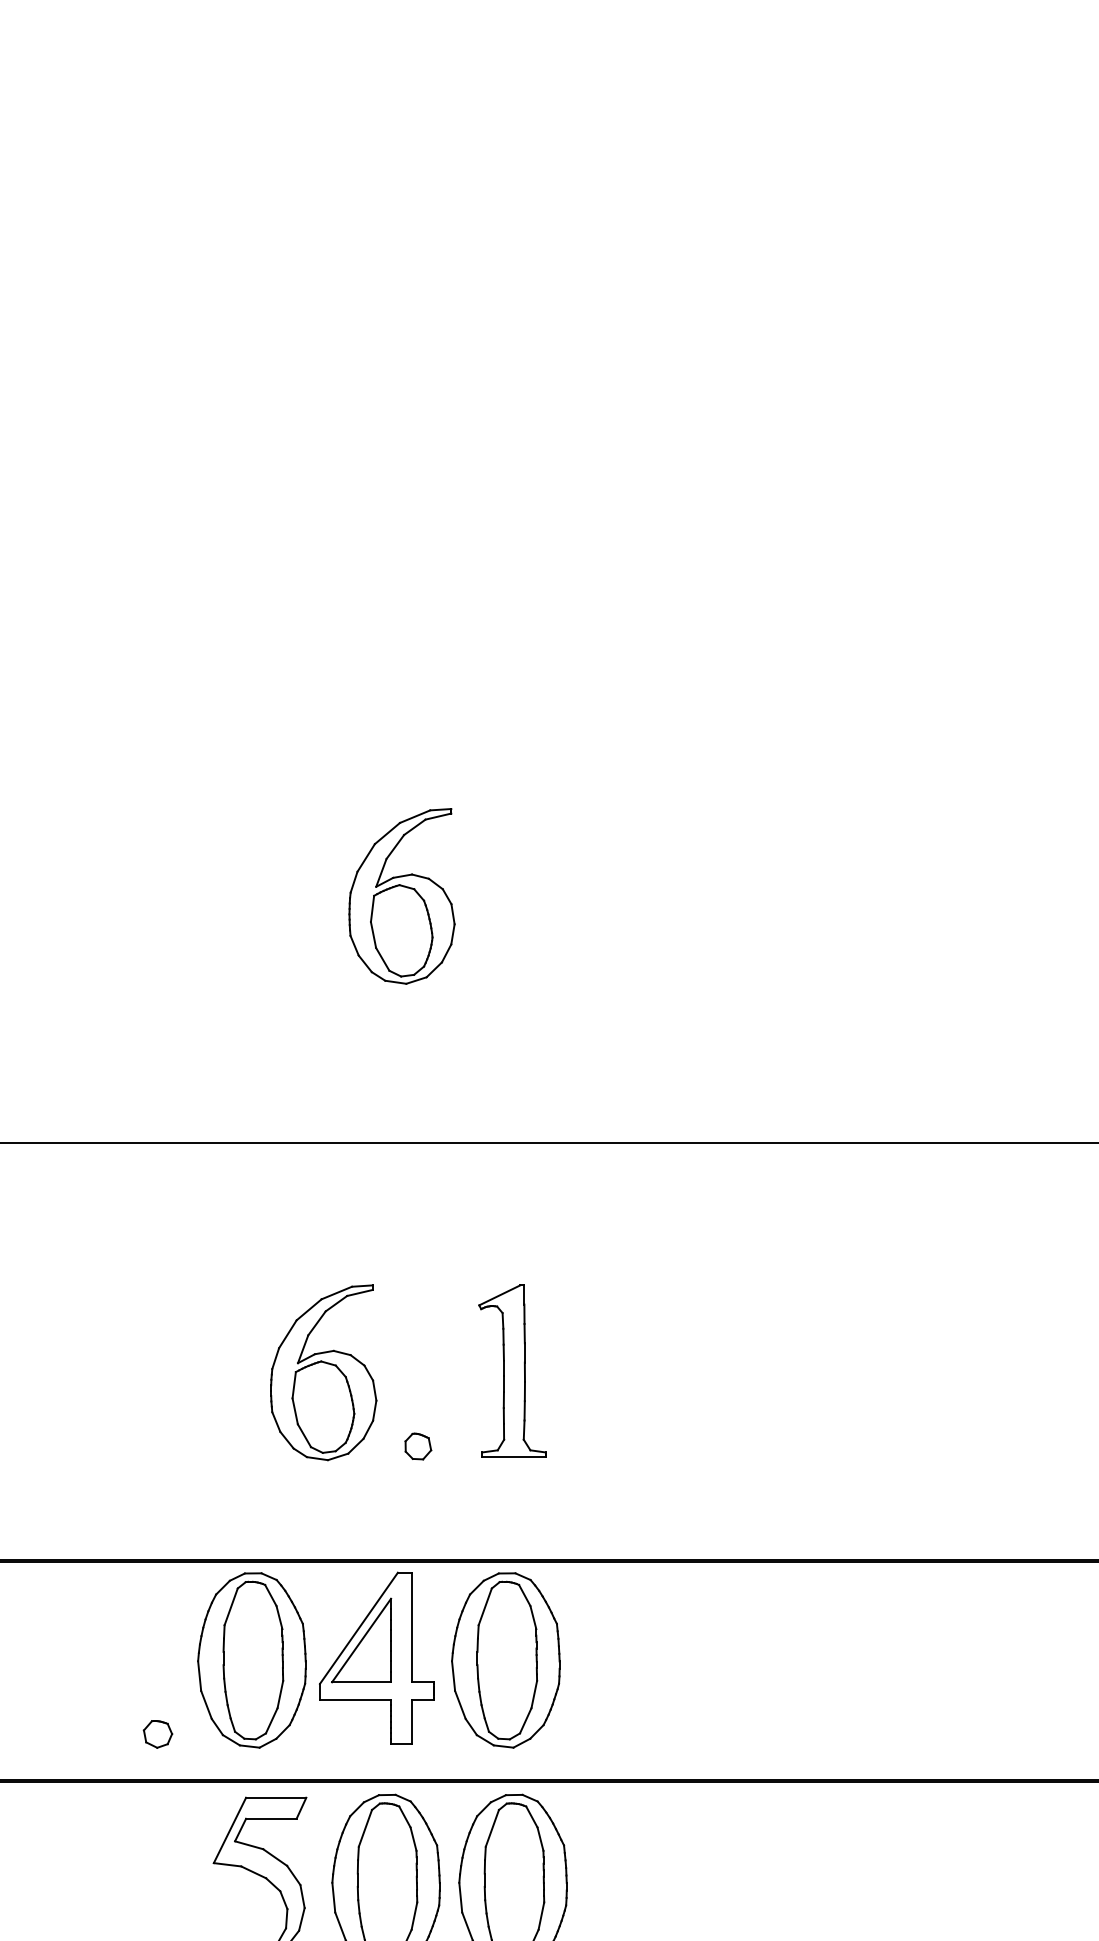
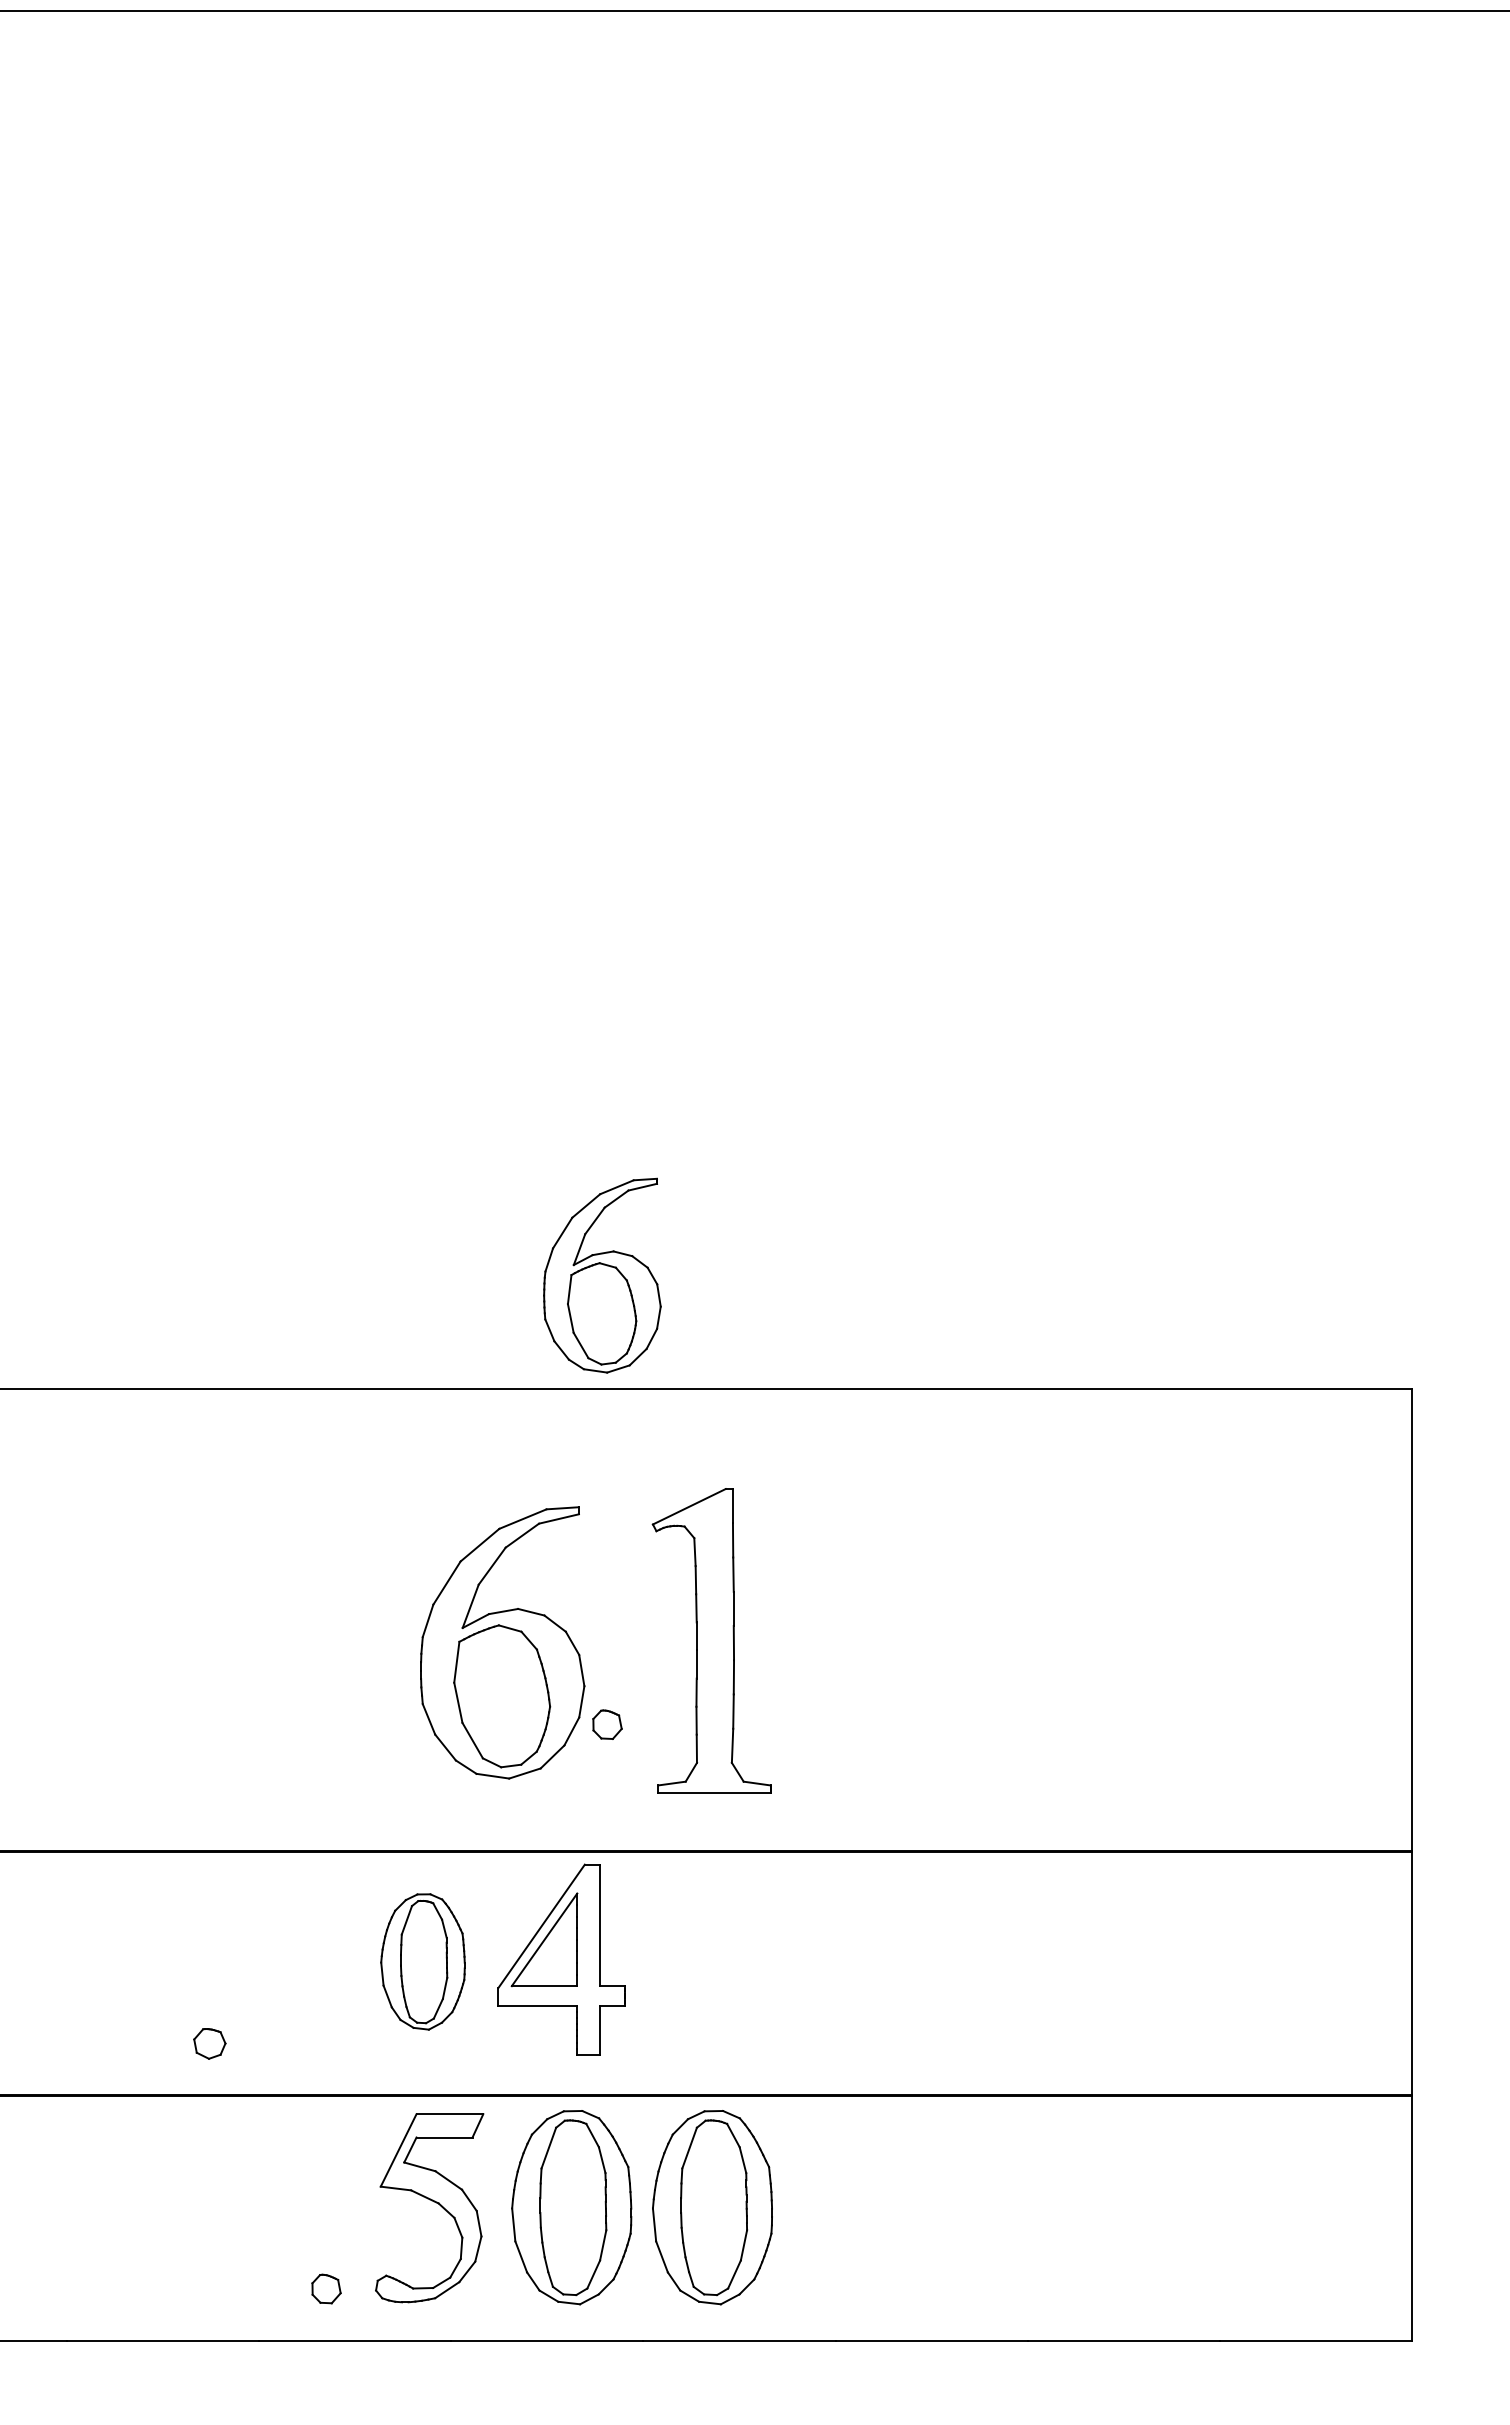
part: (402, 896) -> (602, 1275), moved
part: (512, 1370) -> (711, 1640), size x1.6
part: (323, 1372) -> (502, 1642), size x1.4
part: (251, 1660) -> (422, 1961), size x0.7
part: (505, 1660) -> (704, 1961), removed
part: (157, 1734) -> (209, 2043), moved

